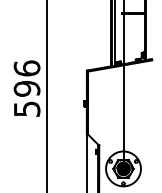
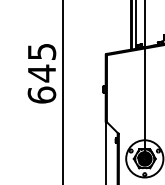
text: (26, 88) -> (41, 73), 596 -> 645

